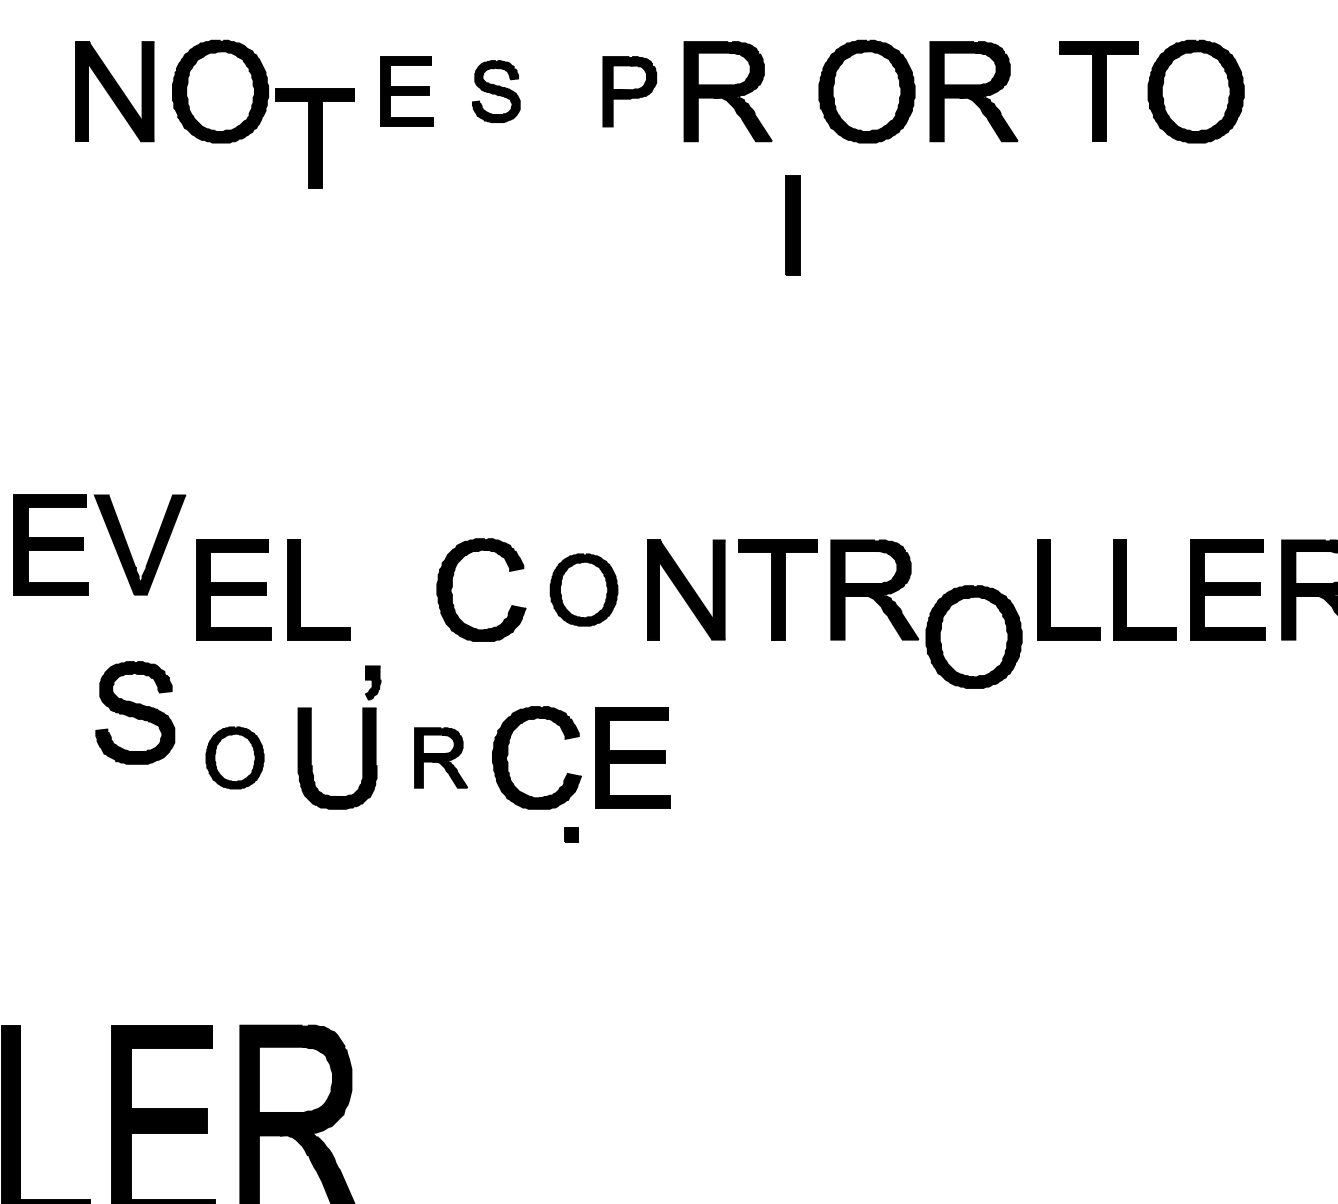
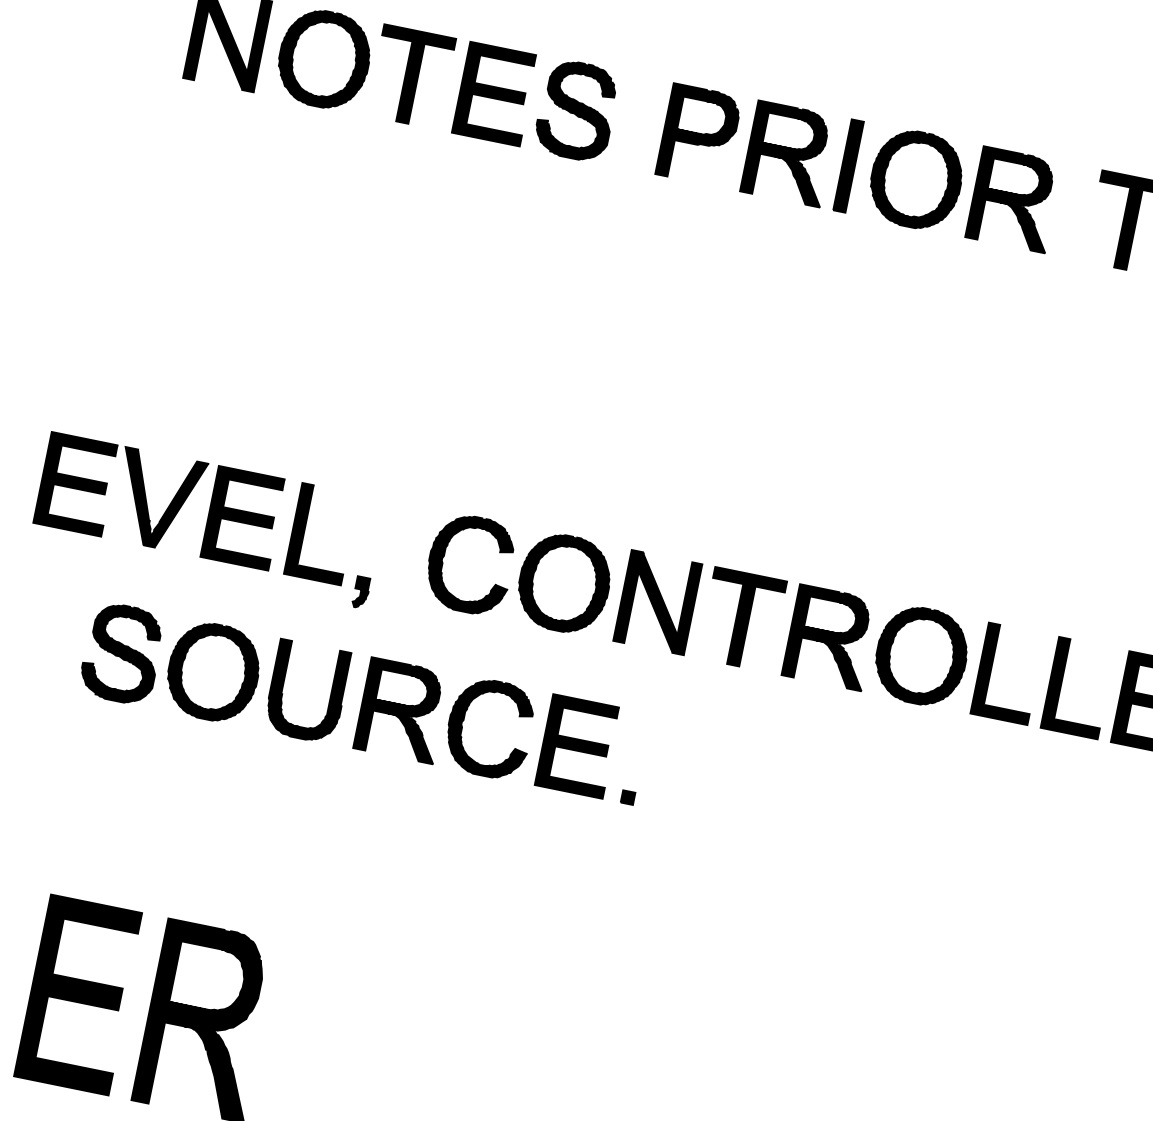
part: (406, 91) -> (494, 93), size x1.43
part: (496, 91) -> (577, 110), size x1.67
part: (629, 91) -> (698, 135), size x1.43
part: (314, 138) -> (410, 76), moved
part: (792, 225) -> (848, 165), moved
part: (111, 539) -> (132, 490), moved
part: (583, 589) -> (563, 582), size x1.43
part: (973, 636) -> (921, 655), moved
part: (373, 682) -> (361, 592), moved
part: (135, 712) -> (122, 653), moved
part: (234, 757) -> (213, 671), size x1.67
part: (440, 757) -> (401, 710), size x1.67
part: (571, 834) -> (628, 797), moved

